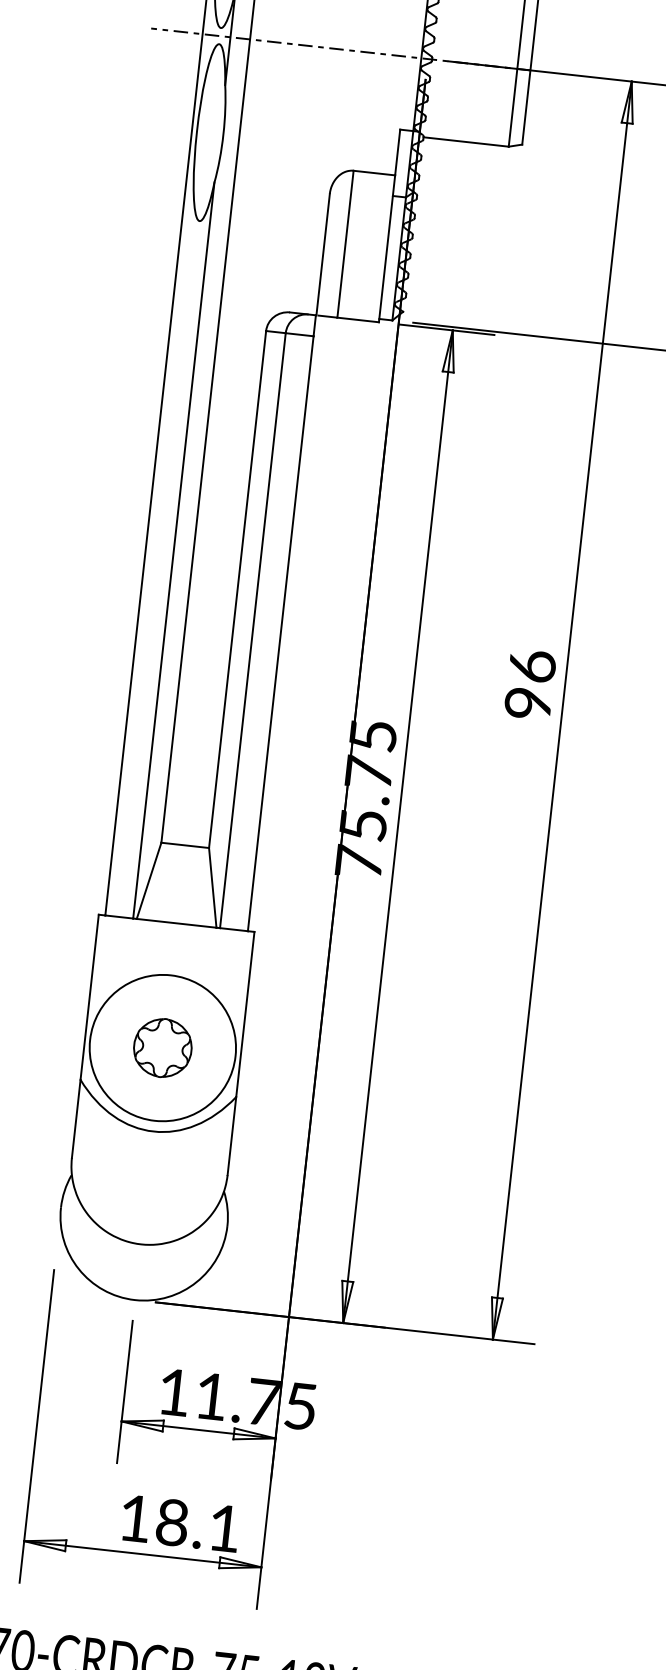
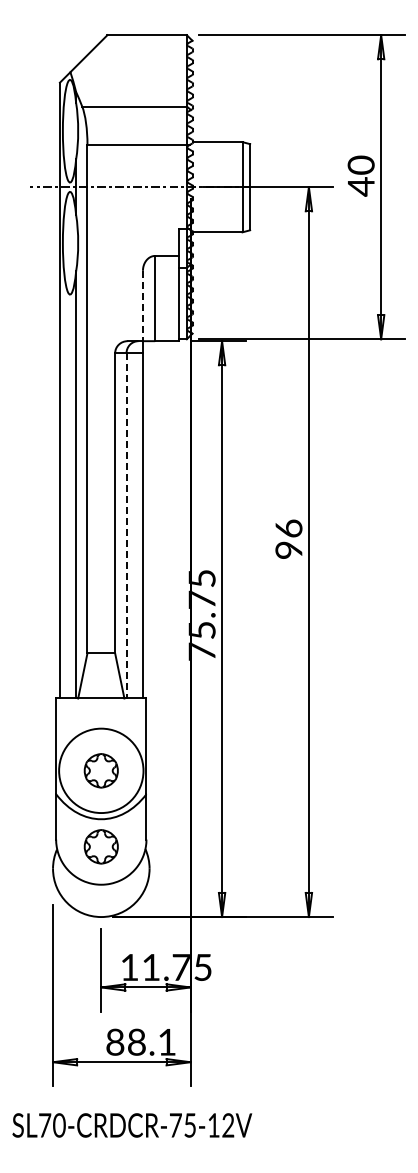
line: (322, 255) -> (142, 306), solid -> dashed
line: (252, 629) -> (126, 525), solid -> dashed
part: (147, 1178) -> (100, 846), added
text: (135, 1517) -> (115, 1041), 18.1 -> 88.1

